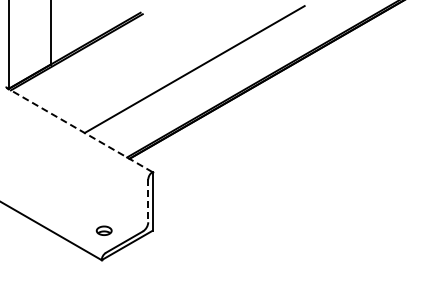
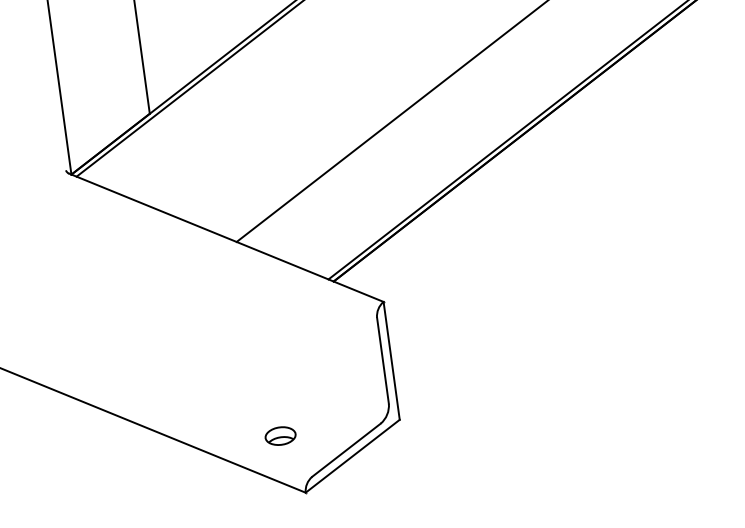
line: (80, 130) -> (227, 238), dashed -> solid
line: (148, 201) -> (383, 362), dashed -> solid
part: (103, 230) -> (279, 435), moved

